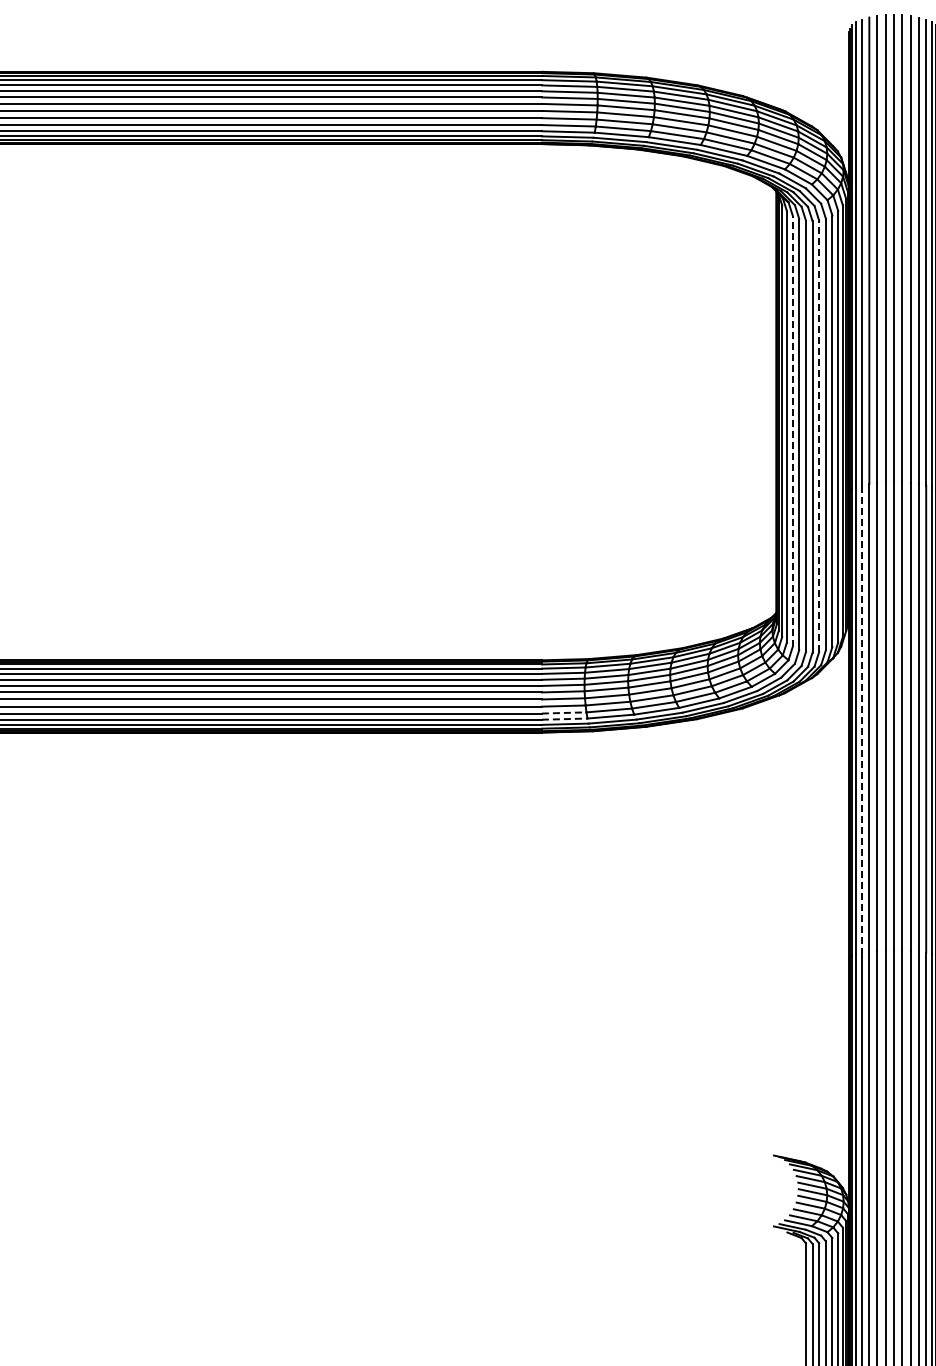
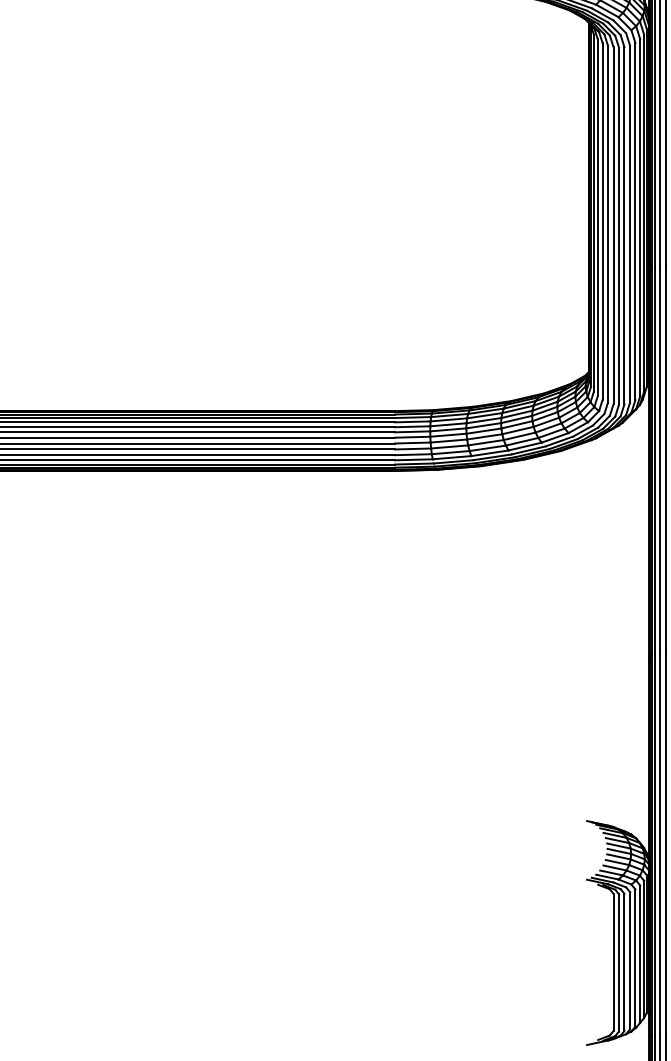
line: (792, 431) -> (602, 221), dashed -> solid
line: (819, 436) -> (624, 225), dashed -> solid
line: (564, 712) -> (413, 454), dashed -> solid
line: (564, 719) -> (413, 460), dashed -> solid
line: (862, 719) -> (660, 460), dashed -> solid

